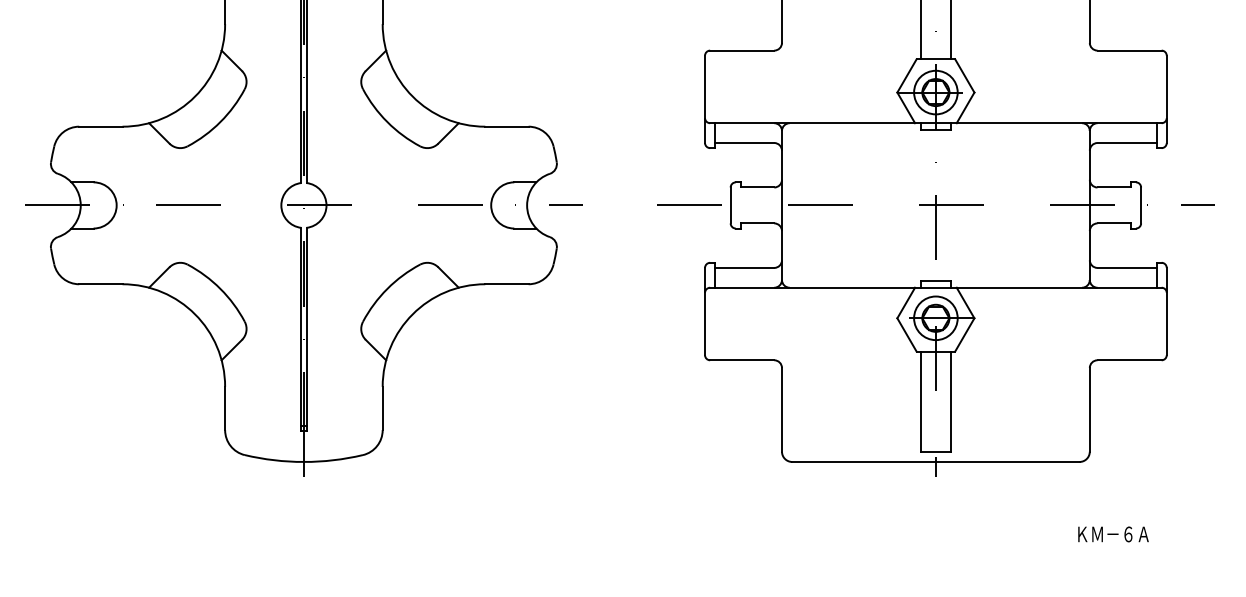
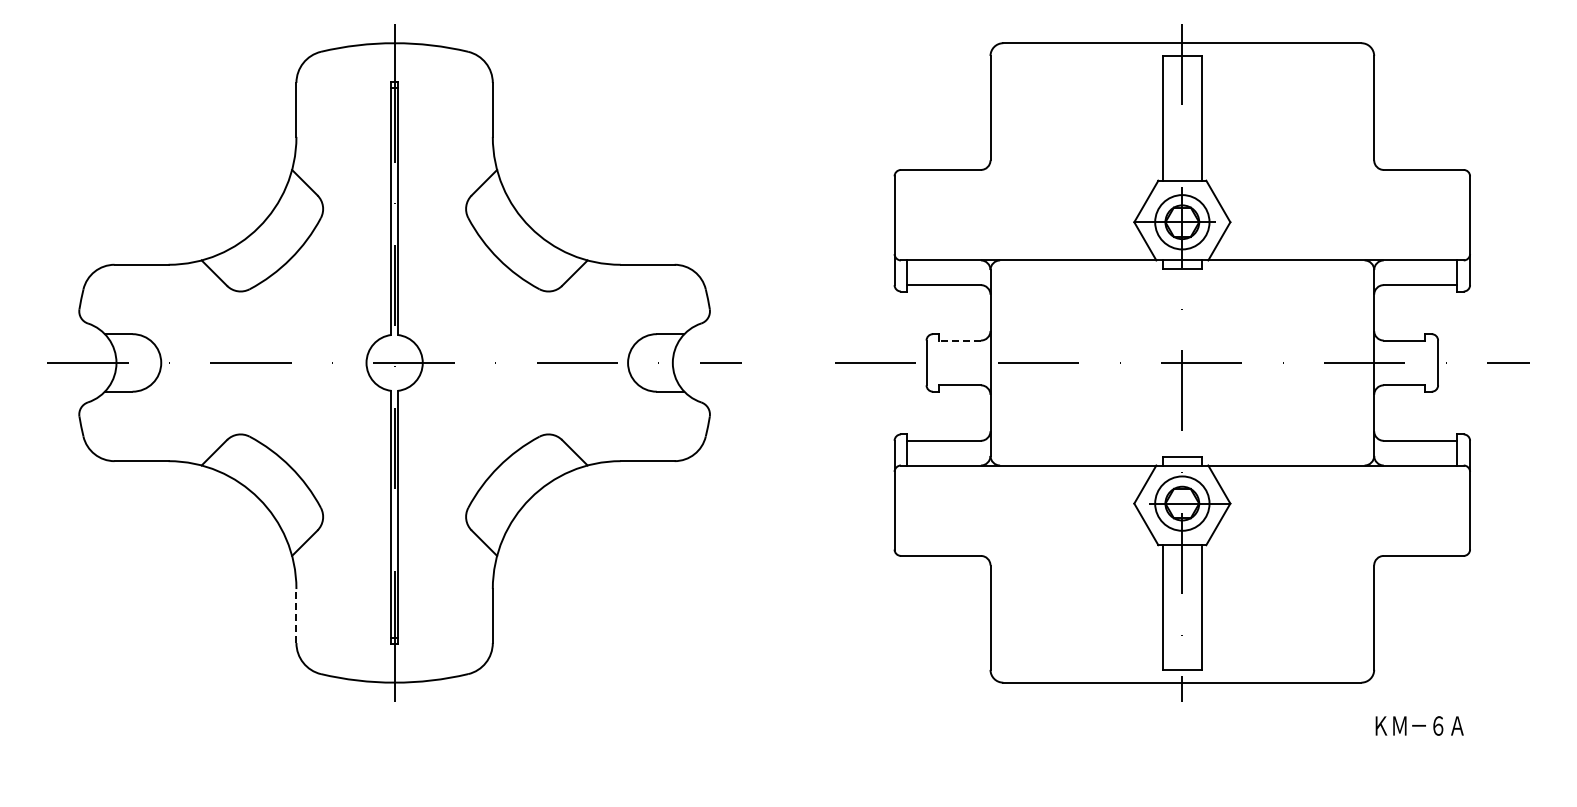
line: (757, 187) -> (960, 340), solid -> dashed
line: (225, 408) -> (296, 616), solid -> dashed
text: (1113, 534) -> (1419, 725), moved

